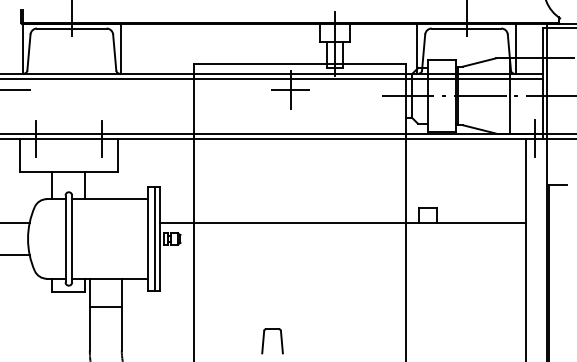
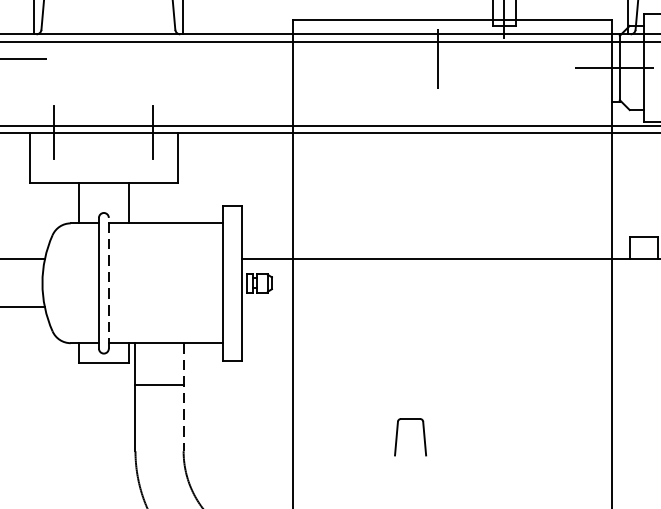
line: (290, 90) -> (437, 59), removed
line: (72, 238) -> (109, 282), solid -> dashed
line: (154, 238) -> (232, 282), removed
line: (121, 314) -> (183, 396), solid -> dashed

